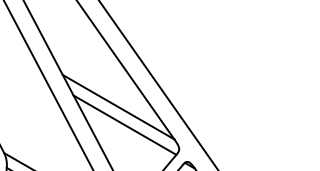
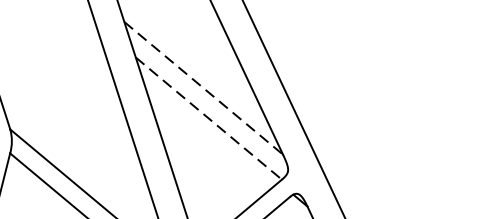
line: (119, 107) -> (205, 89), solid -> dashed
line: (125, 125) -> (209, 119), solid -> dashed

